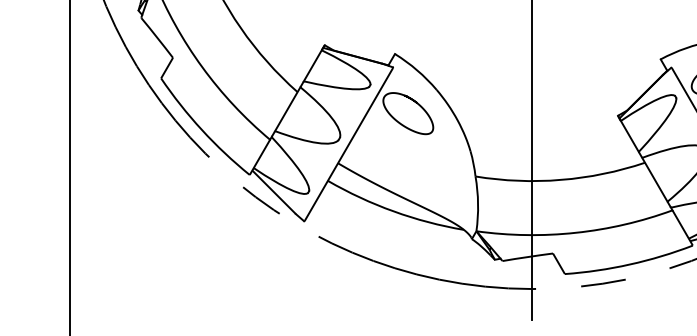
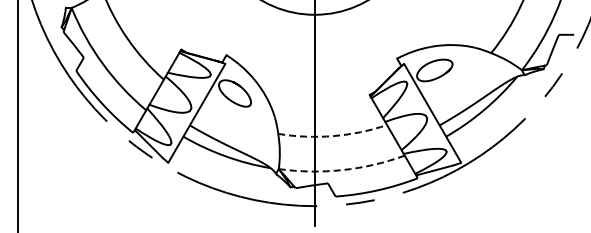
arc: (561, 180) -> (333, 136), solid -> dashed
arc: (575, 233) -> (342, 170), solid -> dashed

